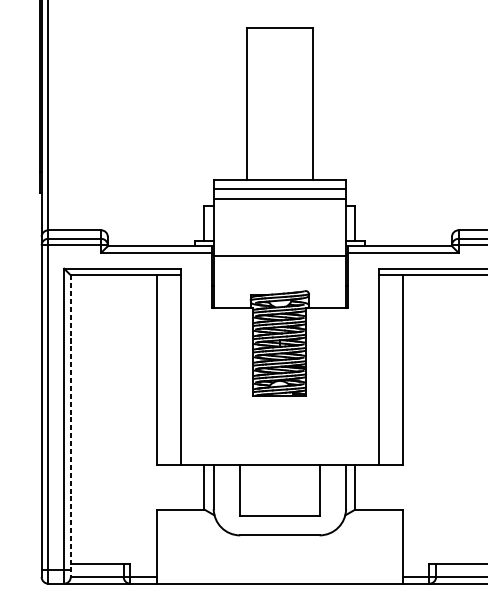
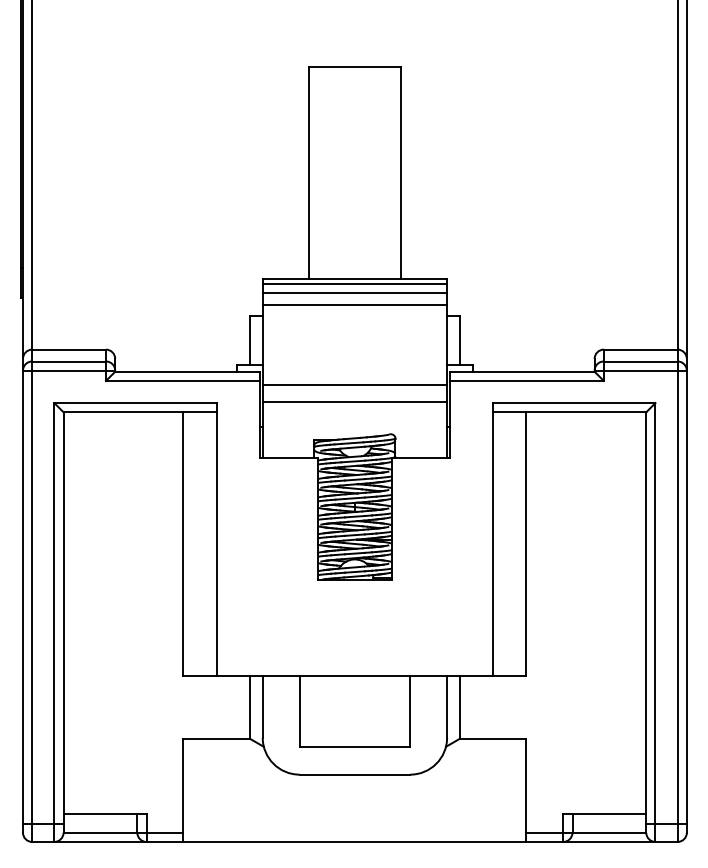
line: (279, 183) -> (354, 284), added
line: (279, 267) -> (354, 401), added
line: (70, 426) -> (63, 623), dashed -> solid

